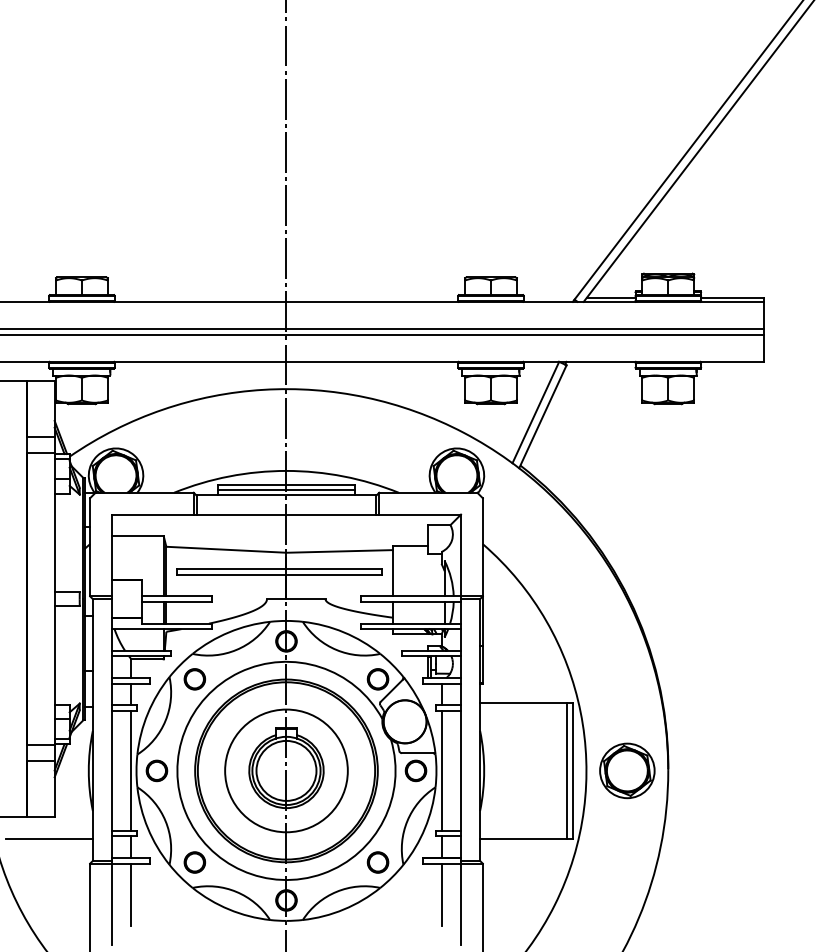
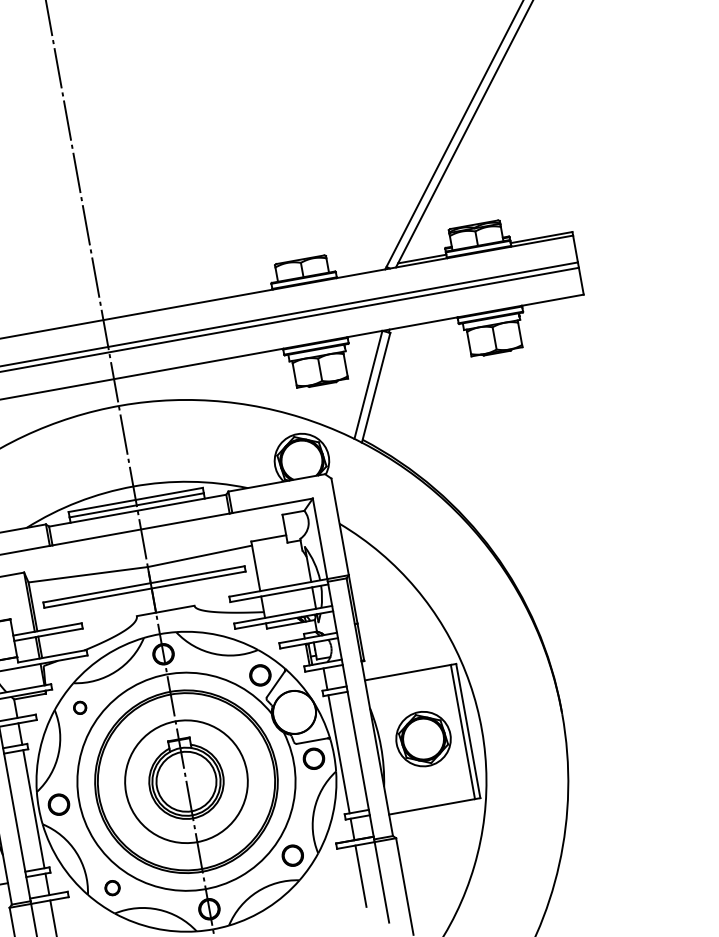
part: (194, 679) -> (79, 708), size x0.6
part: (627, 770) -> (423, 738), moved
part: (194, 862) -> (112, 888), size x0.7

